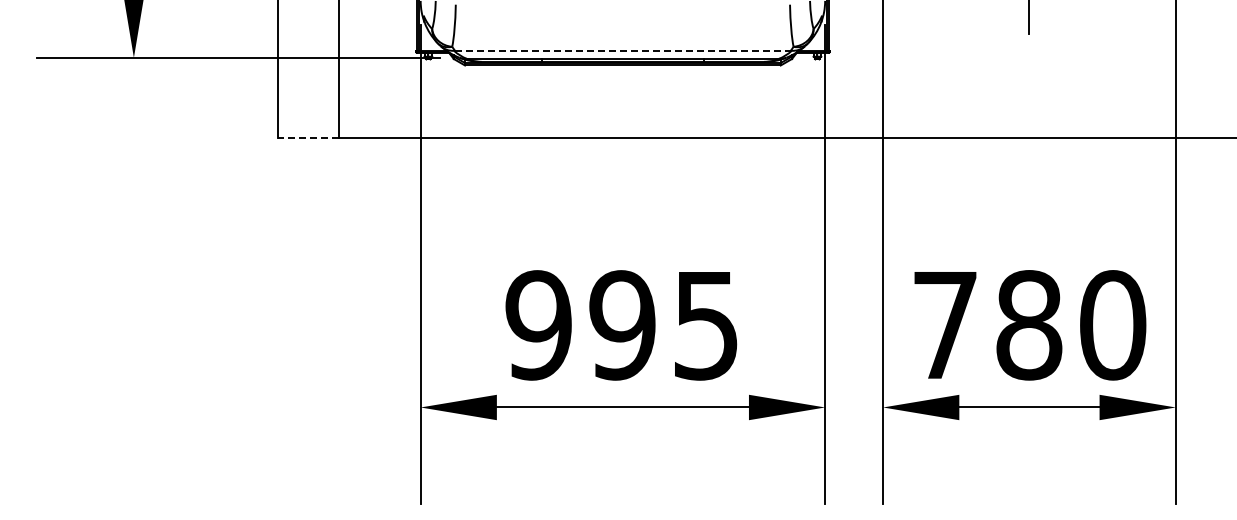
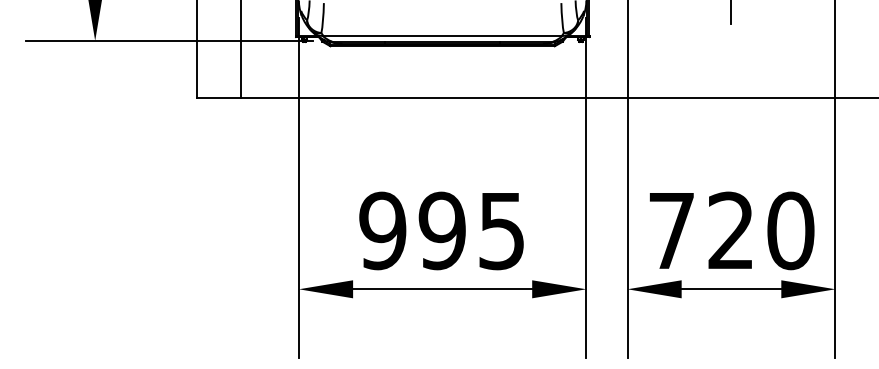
line: (622, 50) -> (442, 35), dashed -> solid
line: (307, 138) -> (218, 98), dashed -> solid
text: (1029, 325) -> (731, 231), 780 -> 720

